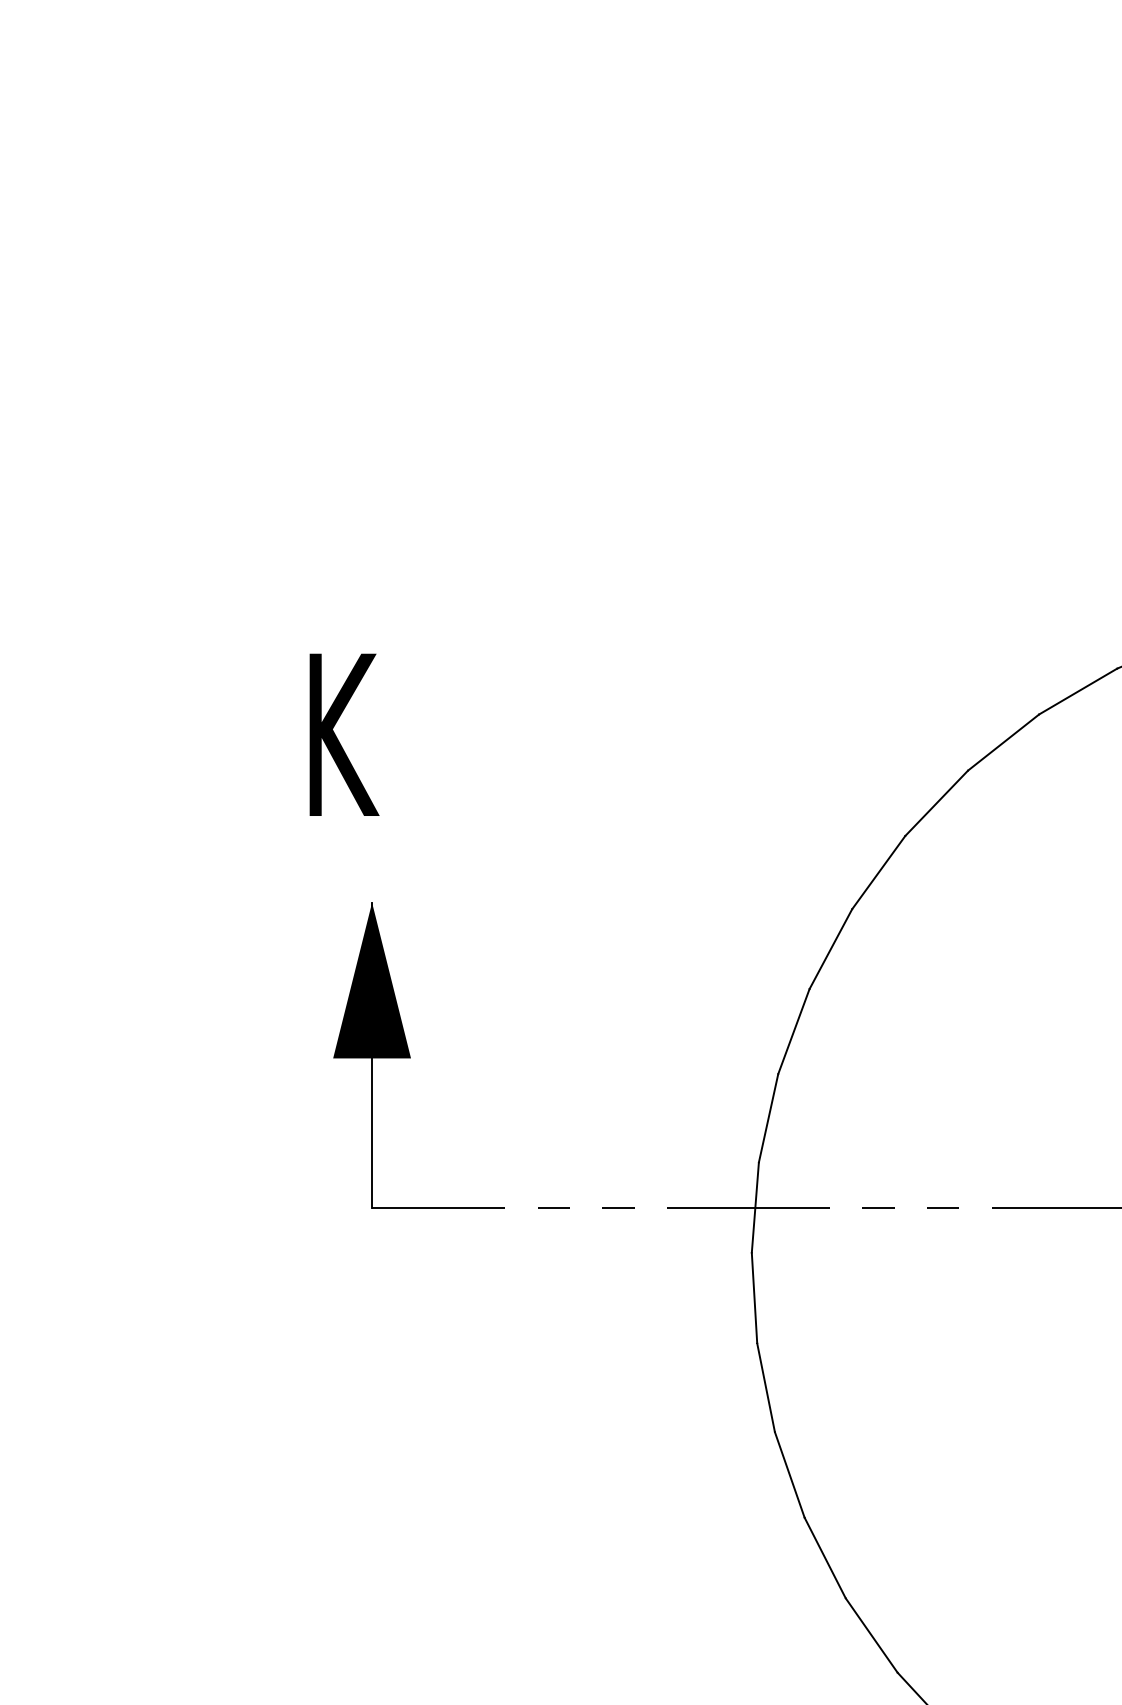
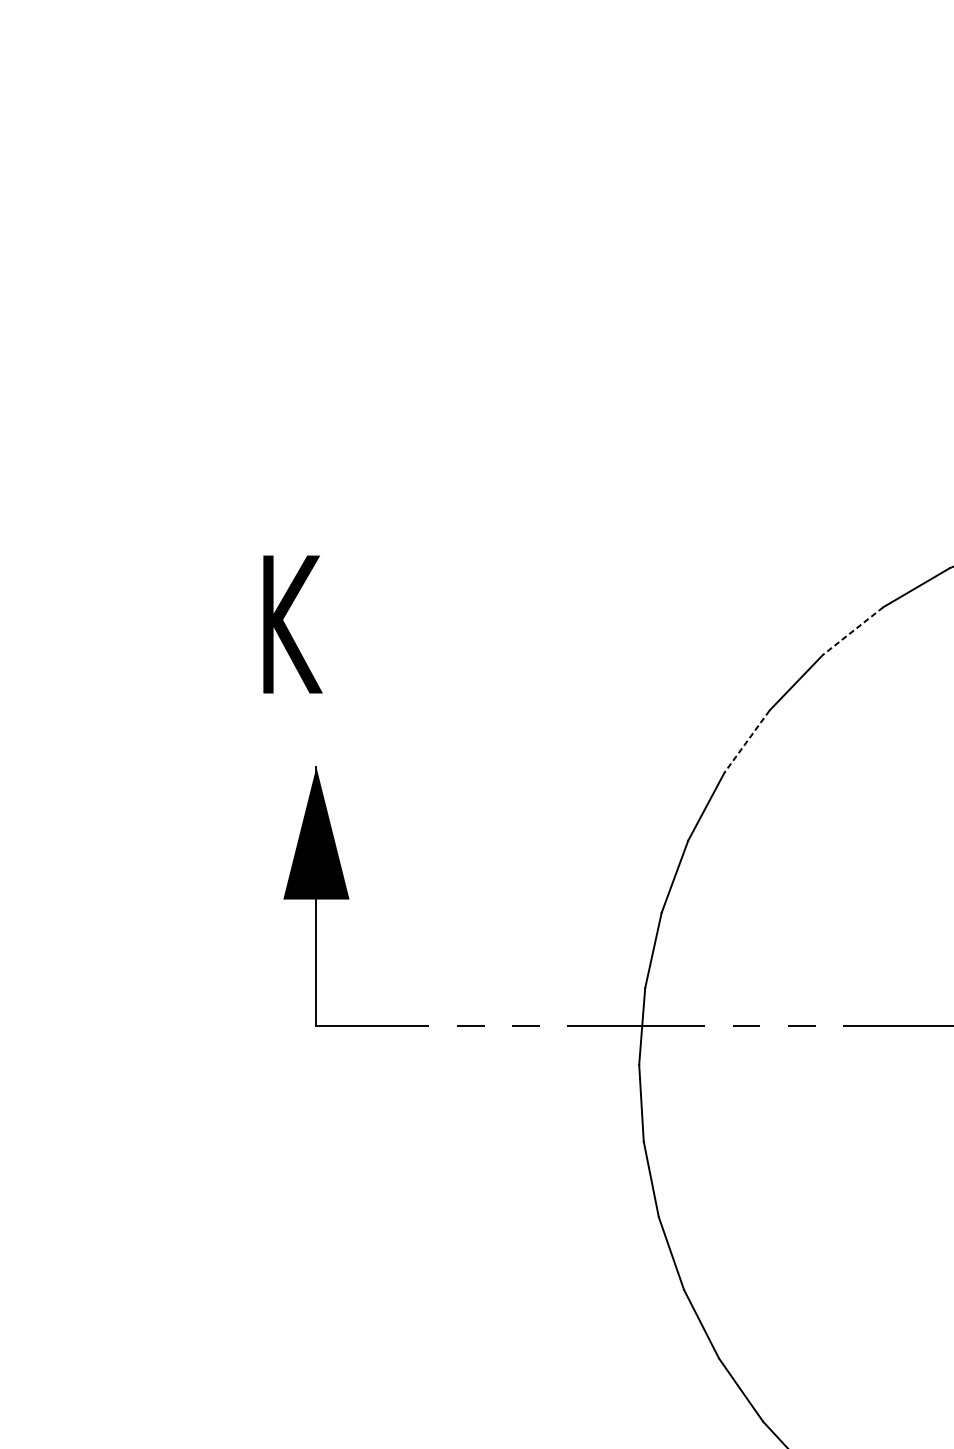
line: (1003, 742) -> (853, 631), solid -> dashed
line: (878, 872) -> (746, 741), solid -> dashed

